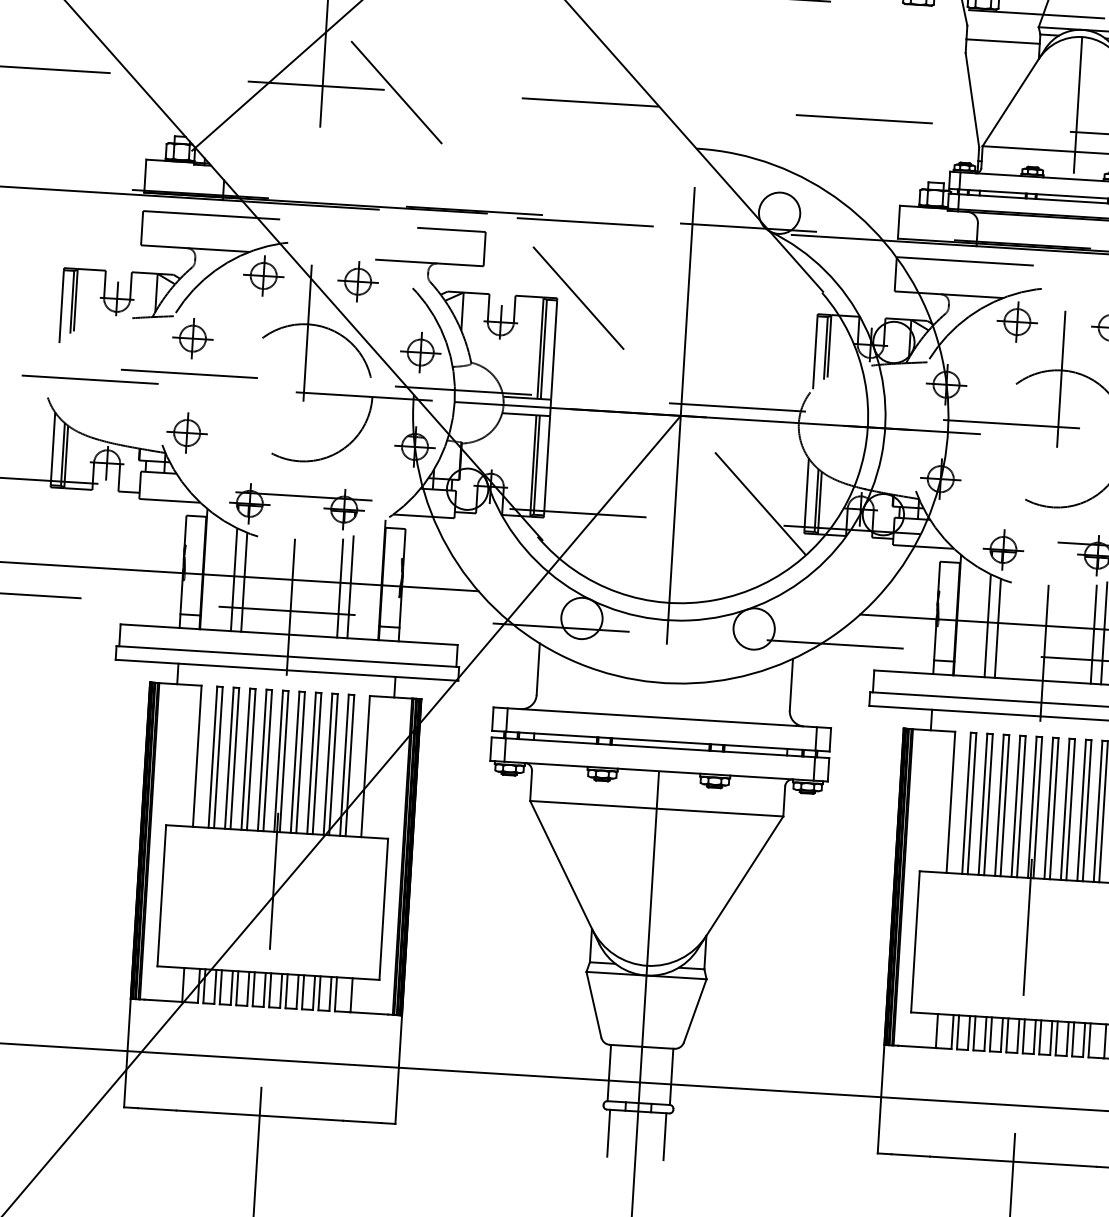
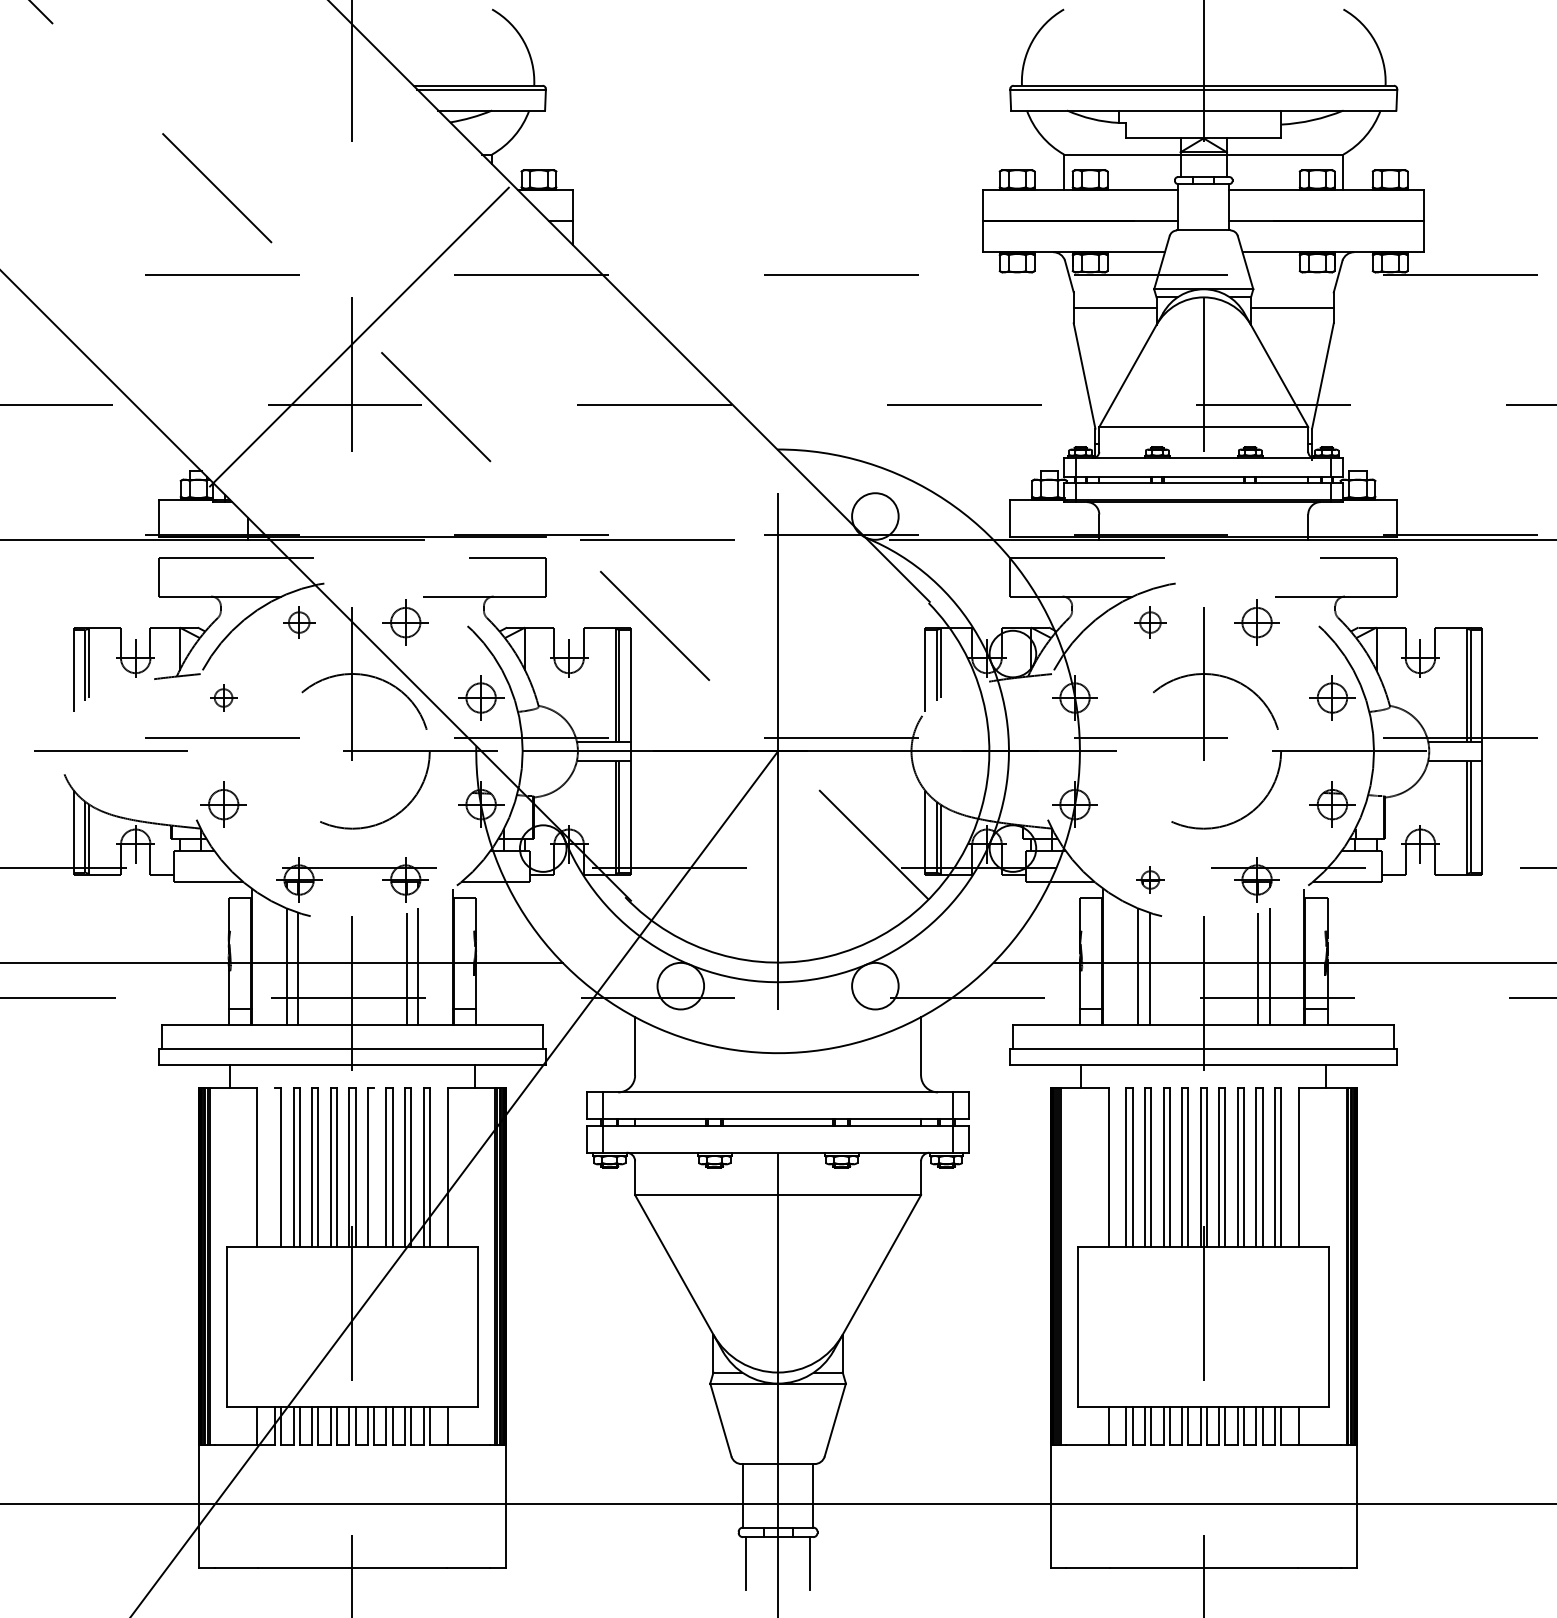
part: (264, 275) -> (299, 622), size x0.7
part: (1017, 321) -> (1150, 622), size x0.7
part: (192, 338) -> (223, 697), size x0.6
part: (1003, 549) -> (1150, 879), size x0.6
line: (213, 757) -> (275, 1167), removed
line: (300, 762) -> (374, 1167), removed

